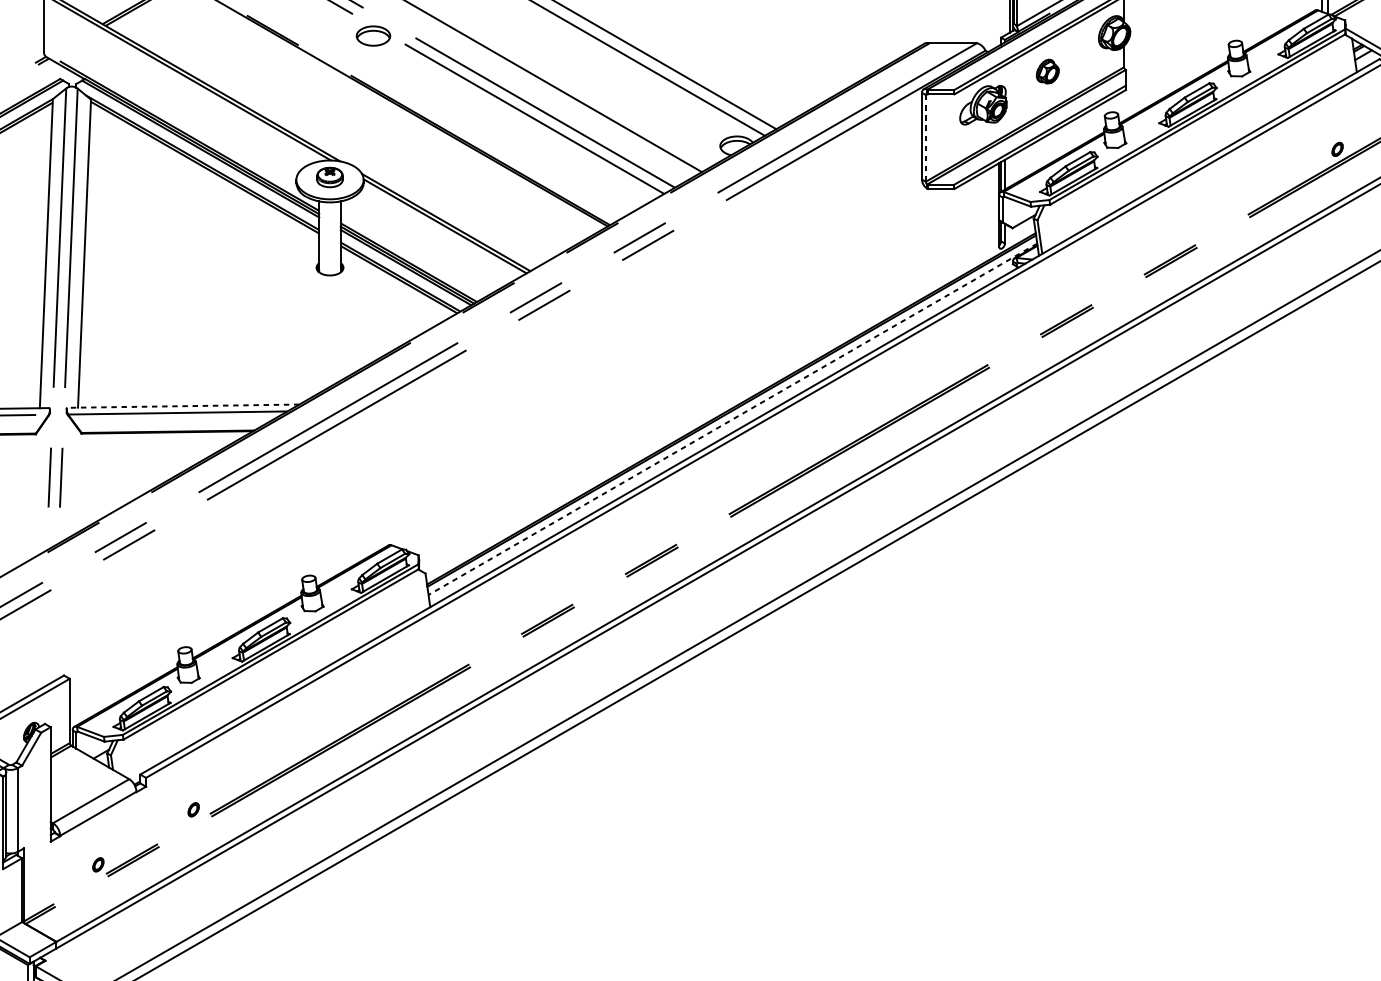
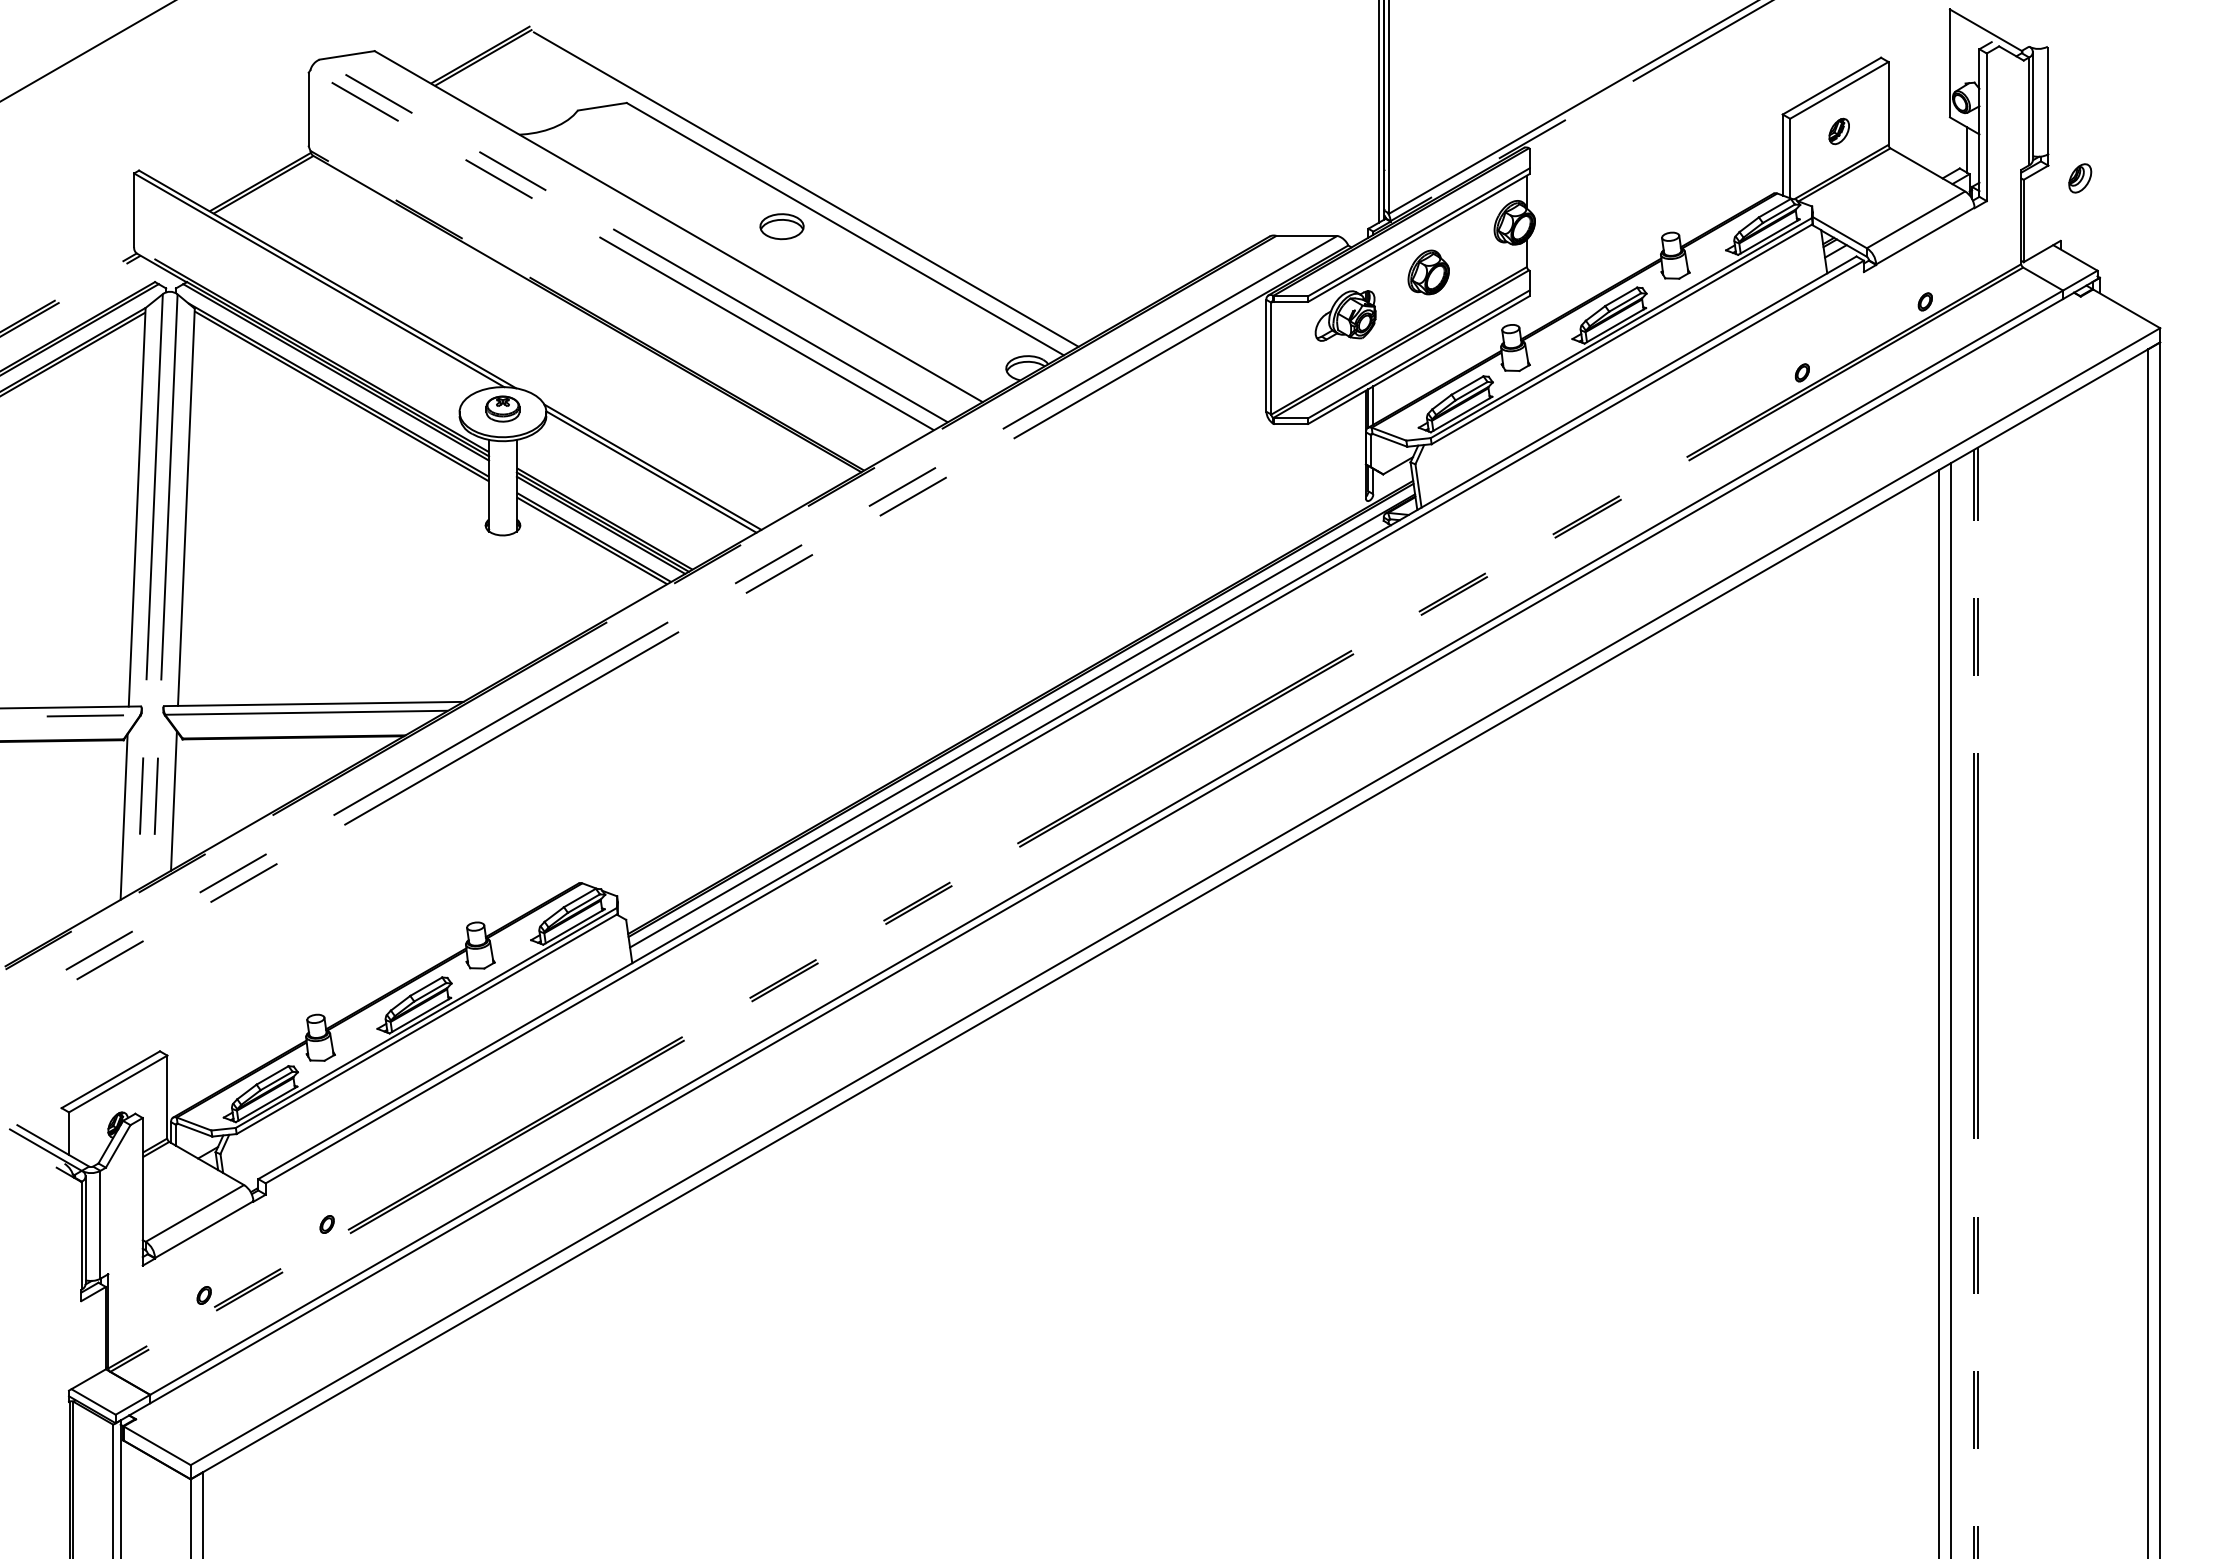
part: (373, 35) -> (781, 226), moved
part: (1047, 71) -> (1428, 272), size x1.43
line: (925, 138) -> (1271, 358), dashed -> solid
line: (183, 406) -> (313, 704), dashed -> solid
line: (732, 419) -> (1022, 721), dashed -> solid
line: (74, 481) -> (173, 800), added
line: (35, 493) -> (123, 816), added

